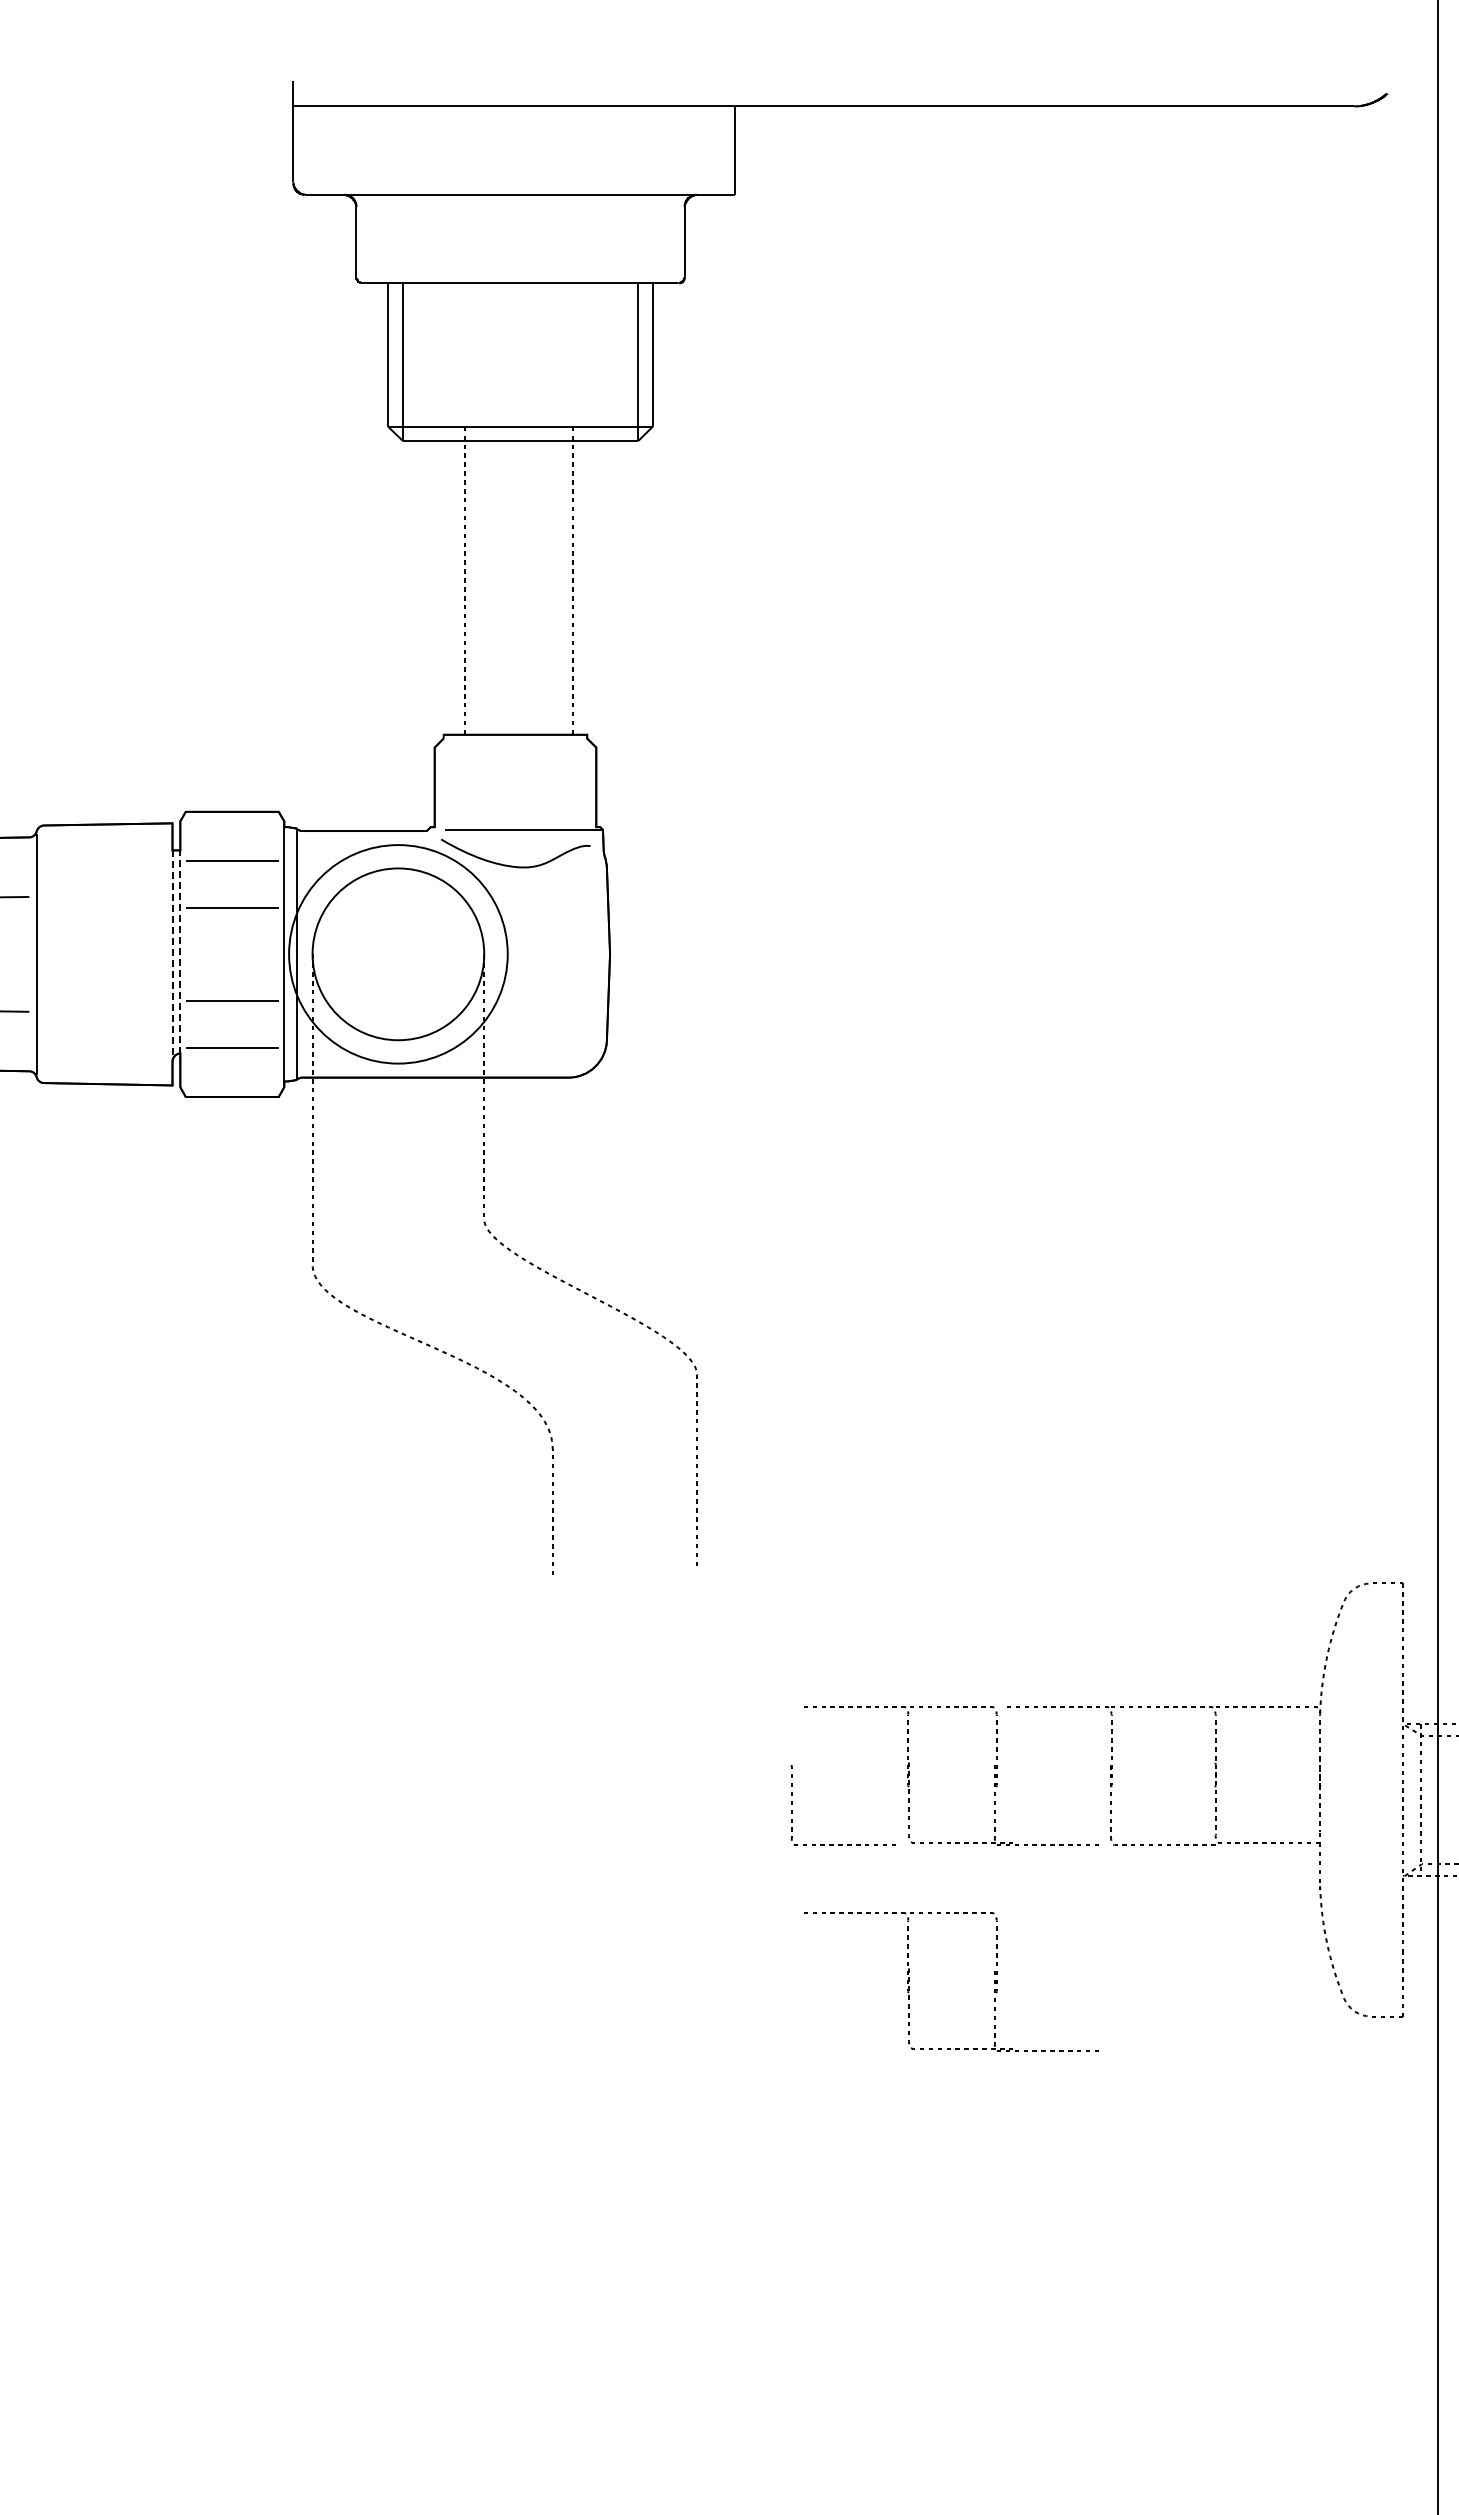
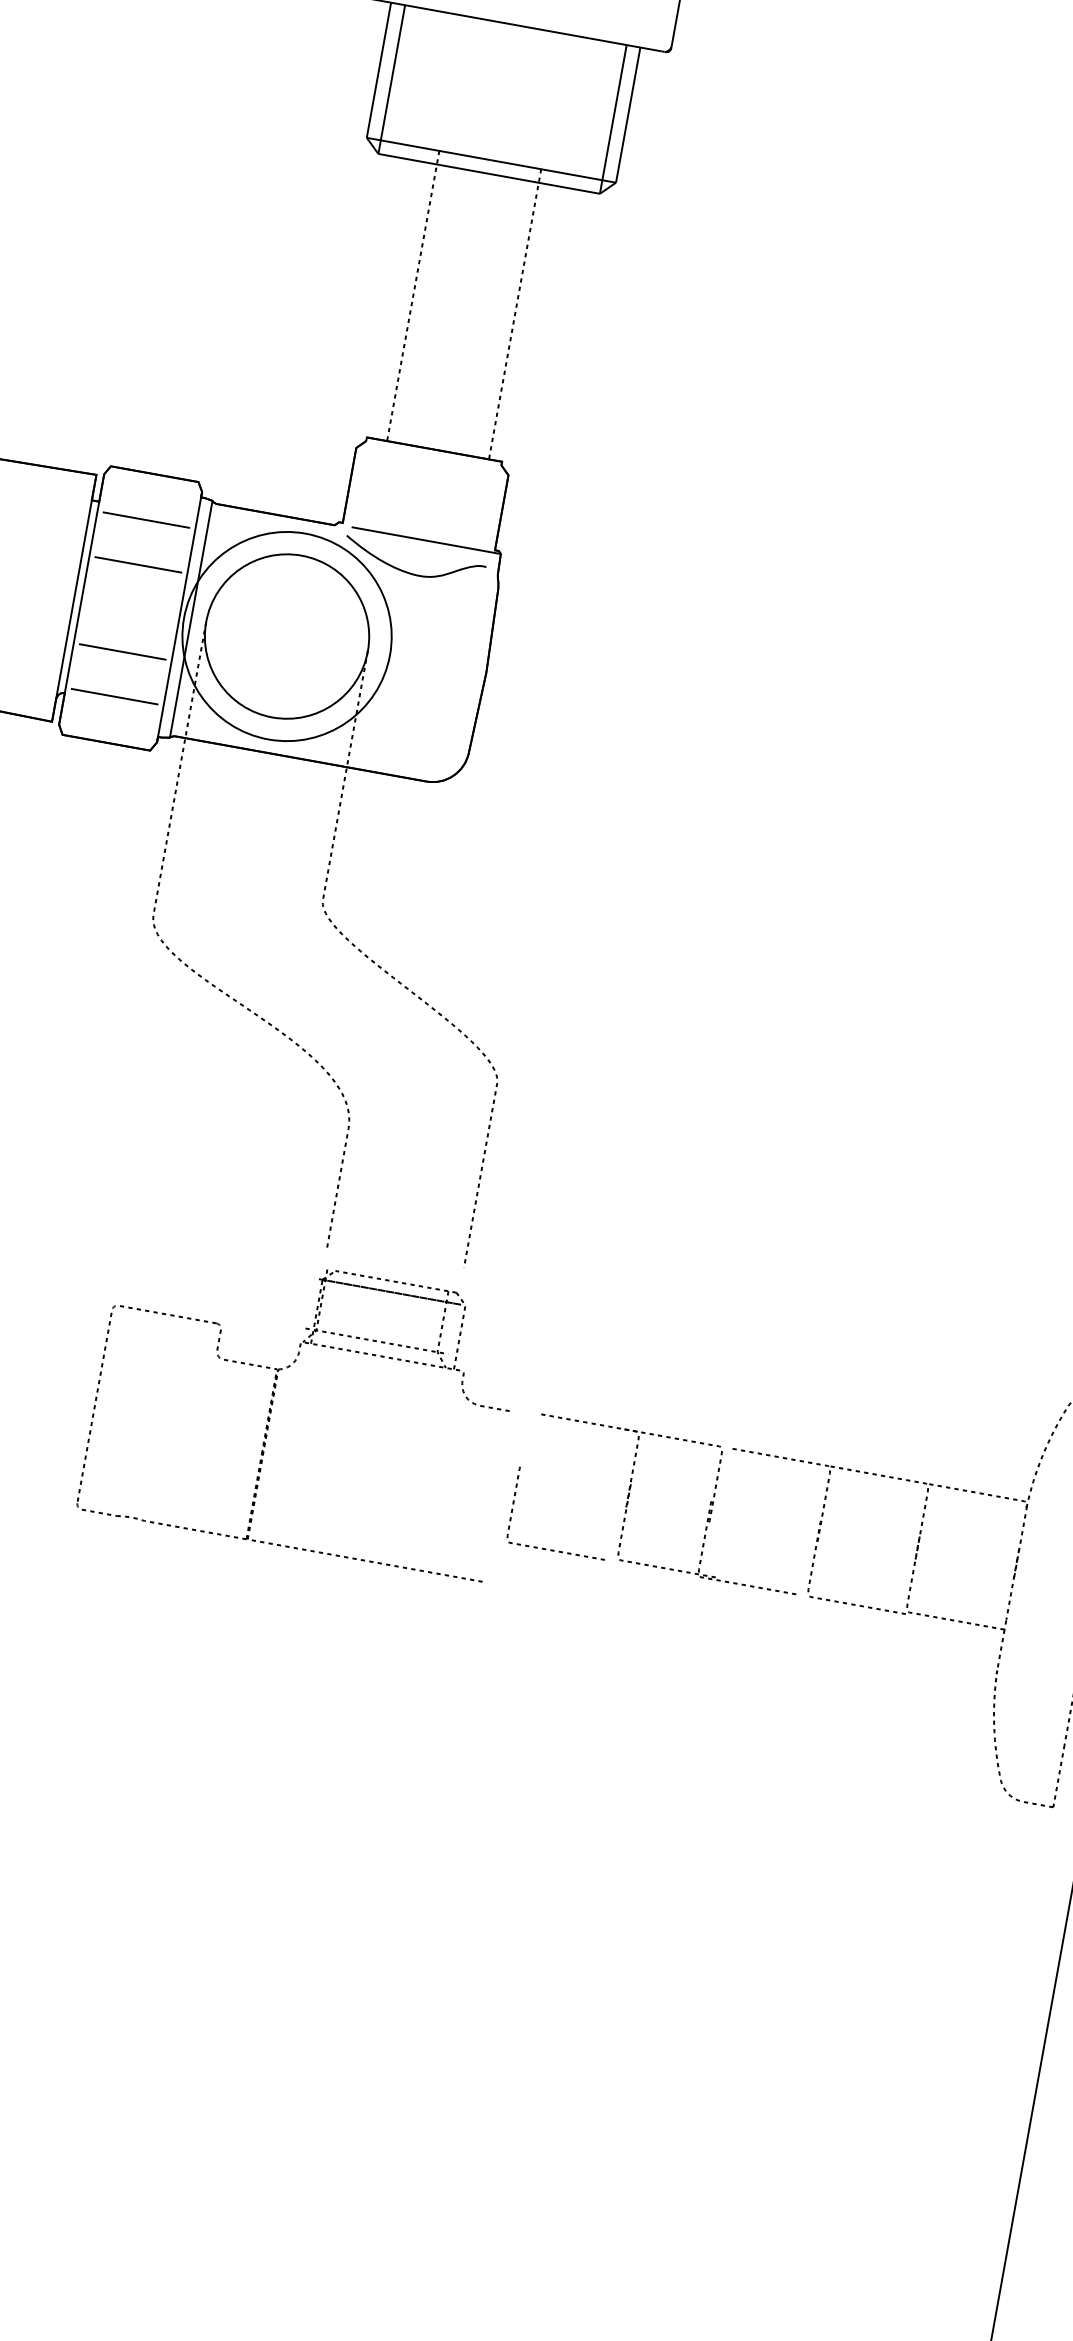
line: (180, 951) -> (82, 596), dashed -> solid
line: (172, 956) -> (73, 600), dashed -> solid
part: (525, 1743) -> (273, 1401), added
part: (909, 1981) -> (594, 1690), removed

